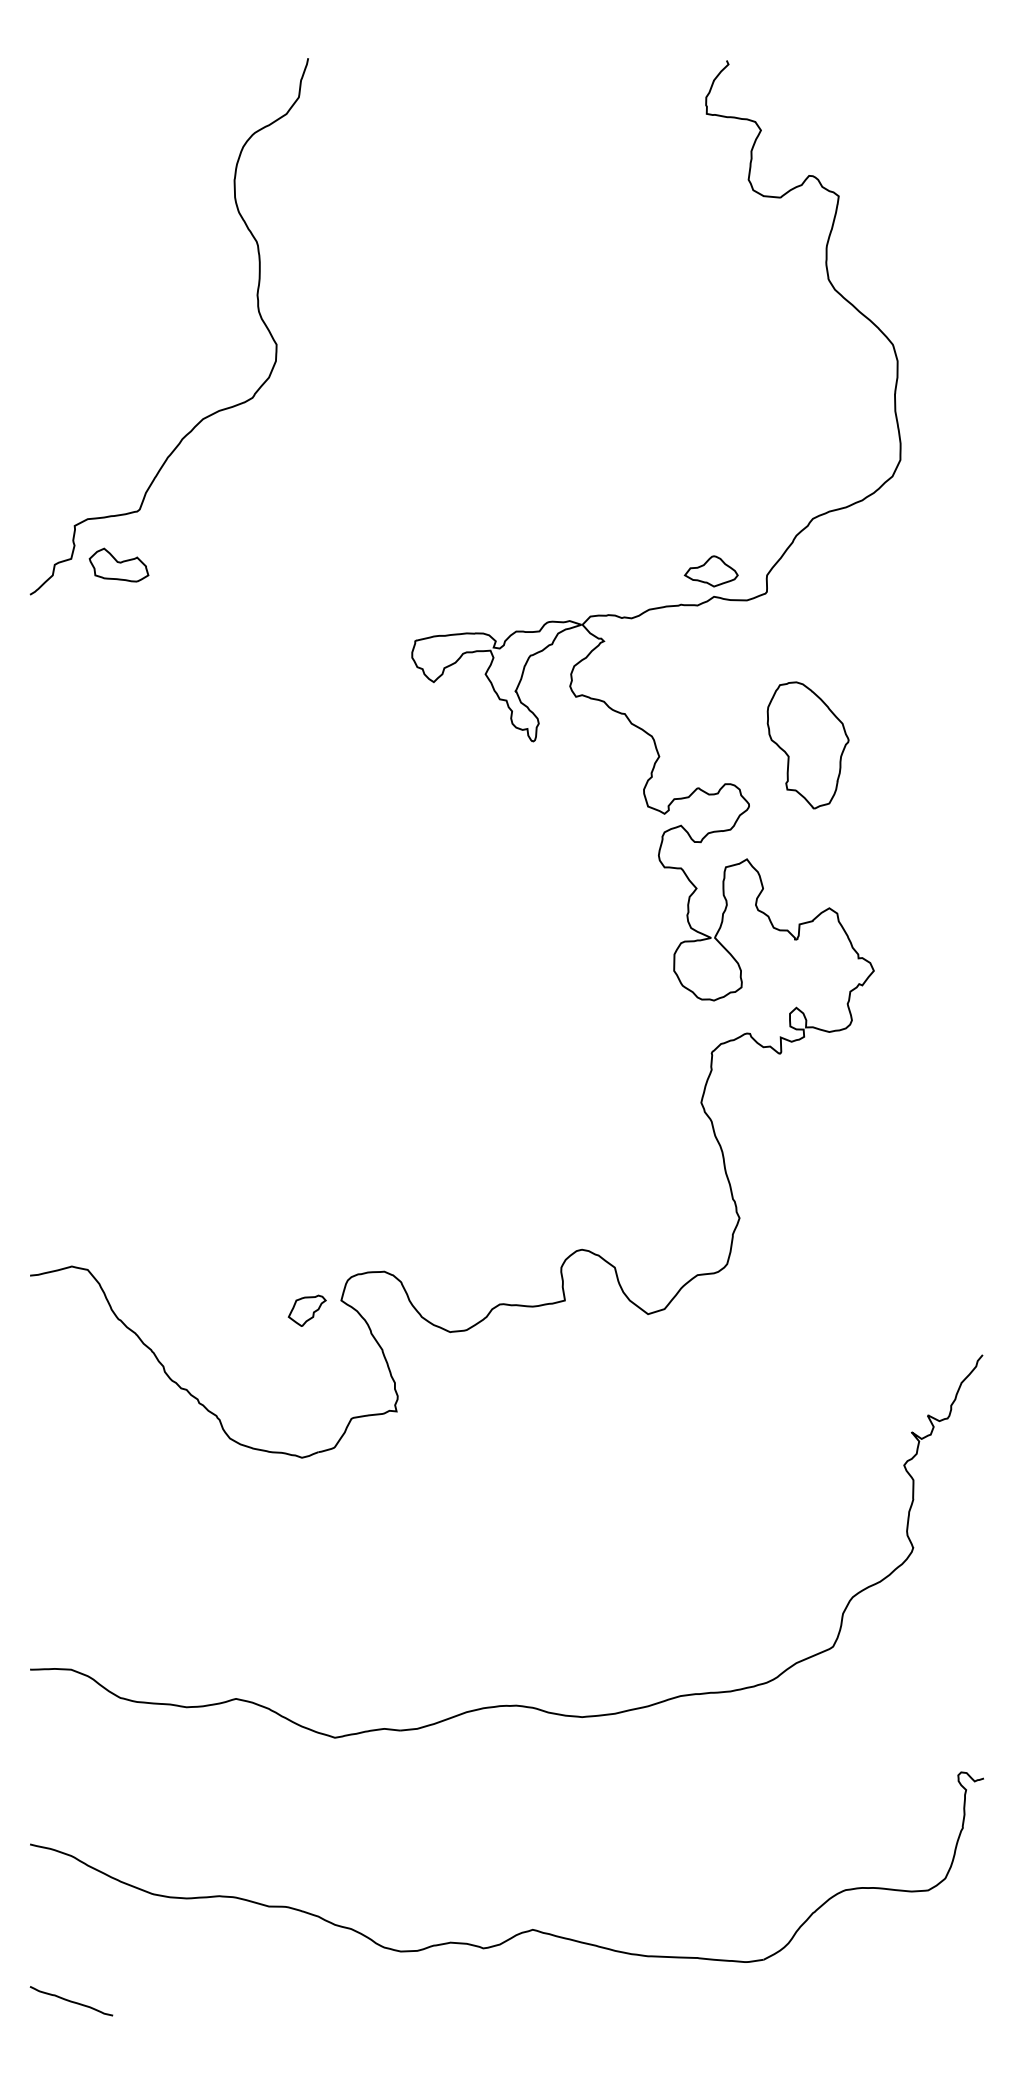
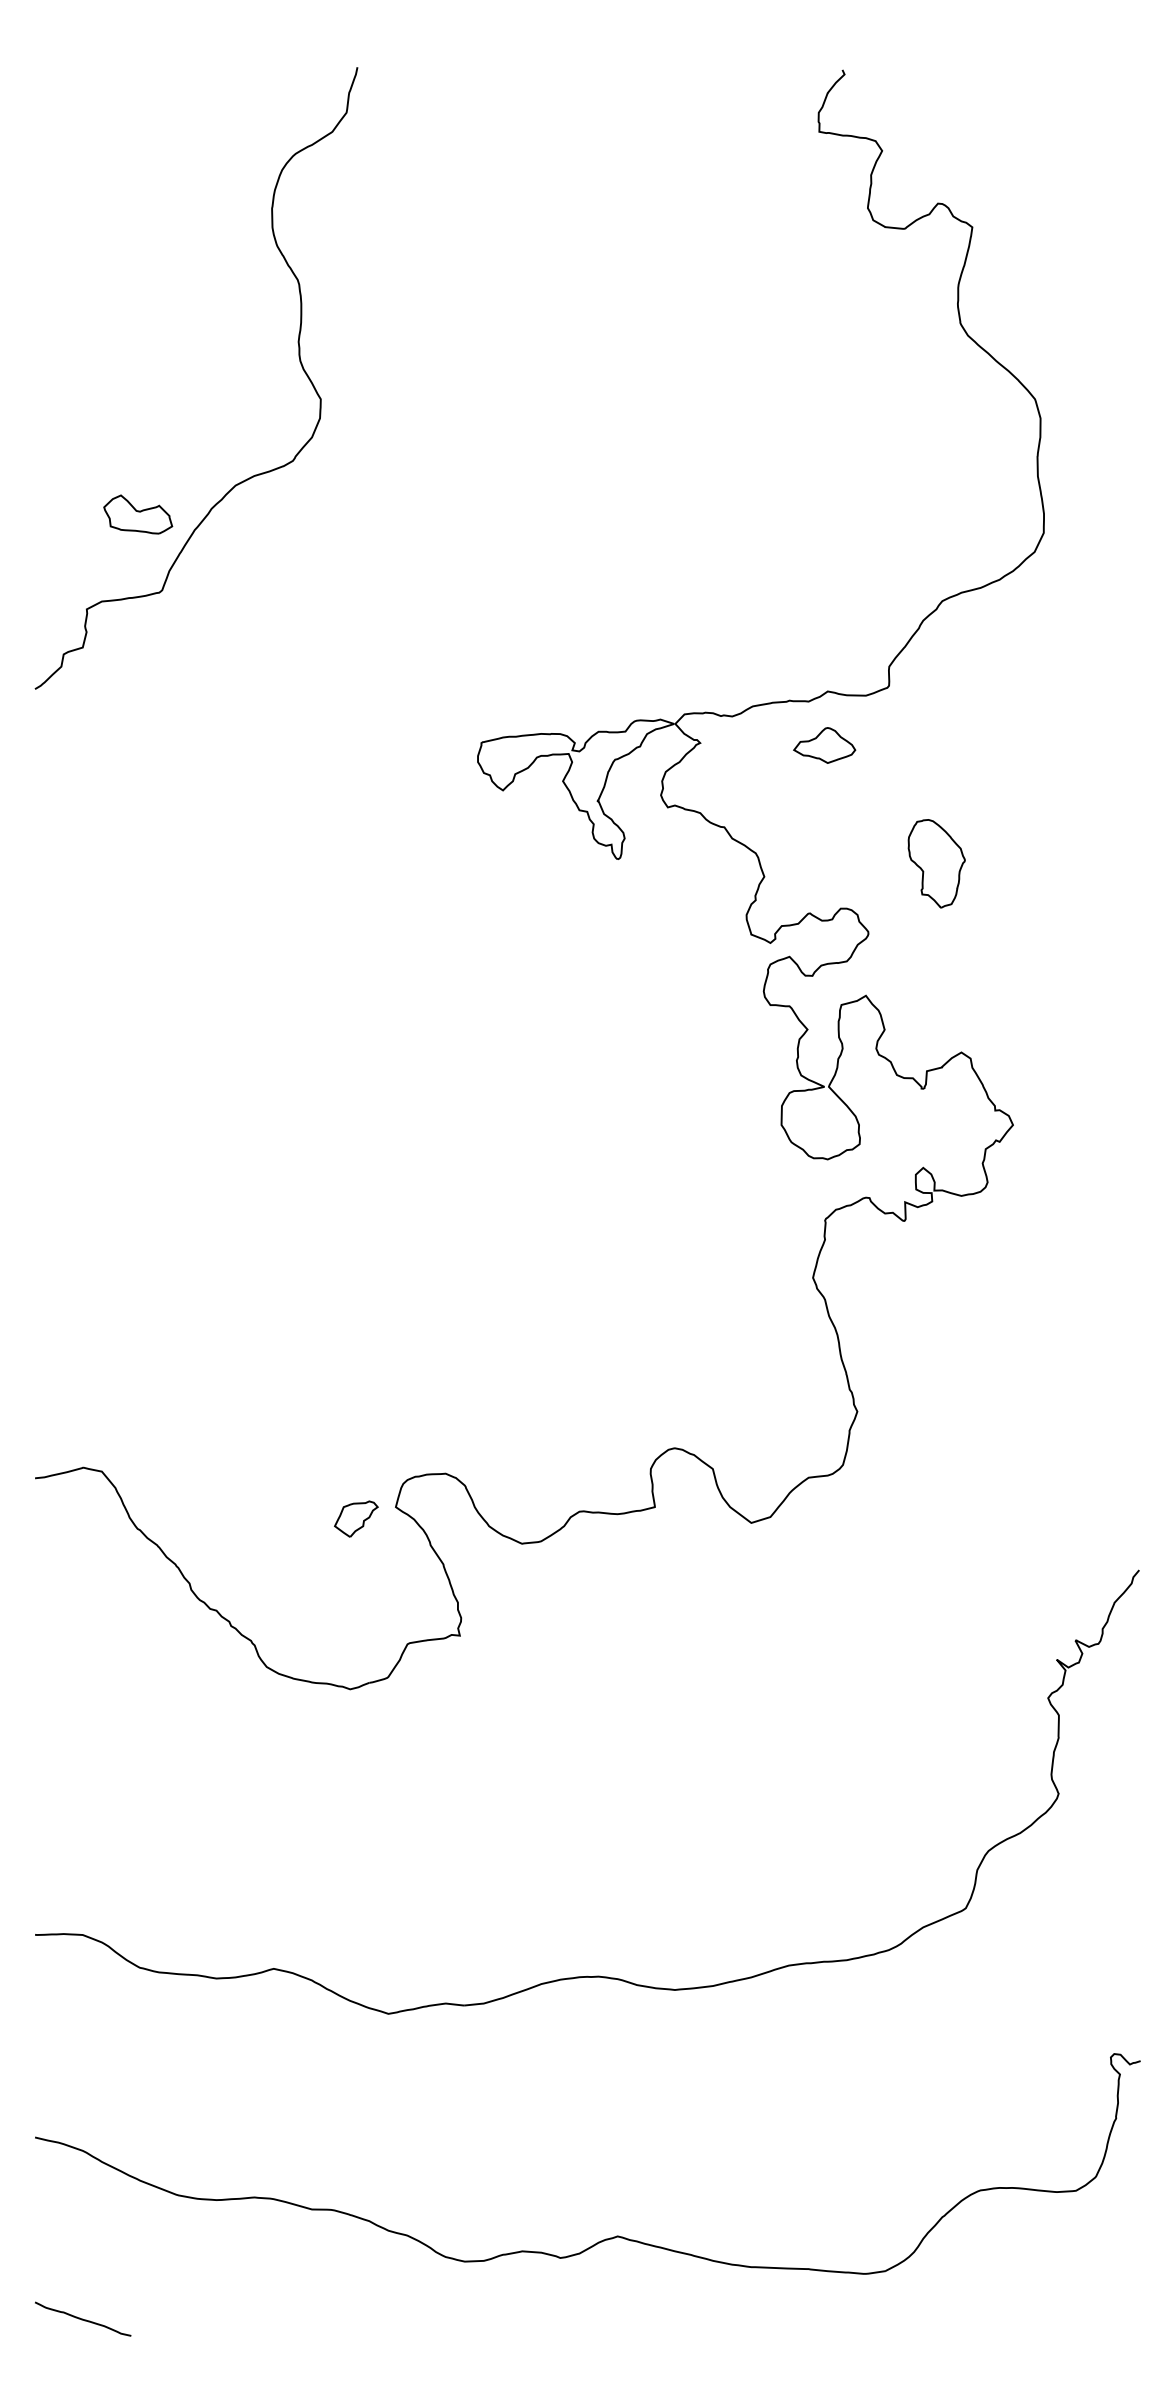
part: (118, 564) -> (137, 513), moved
part: (710, 571) -> (823, 745), moved
part: (807, 745) -> (936, 863), size x0.6

